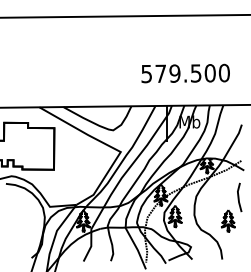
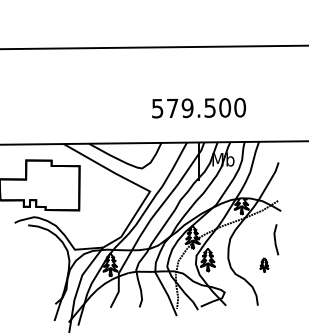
text: (185, 72) -> (198, 107), moved
part: (228, 220) -> (264, 264), size x0.6

